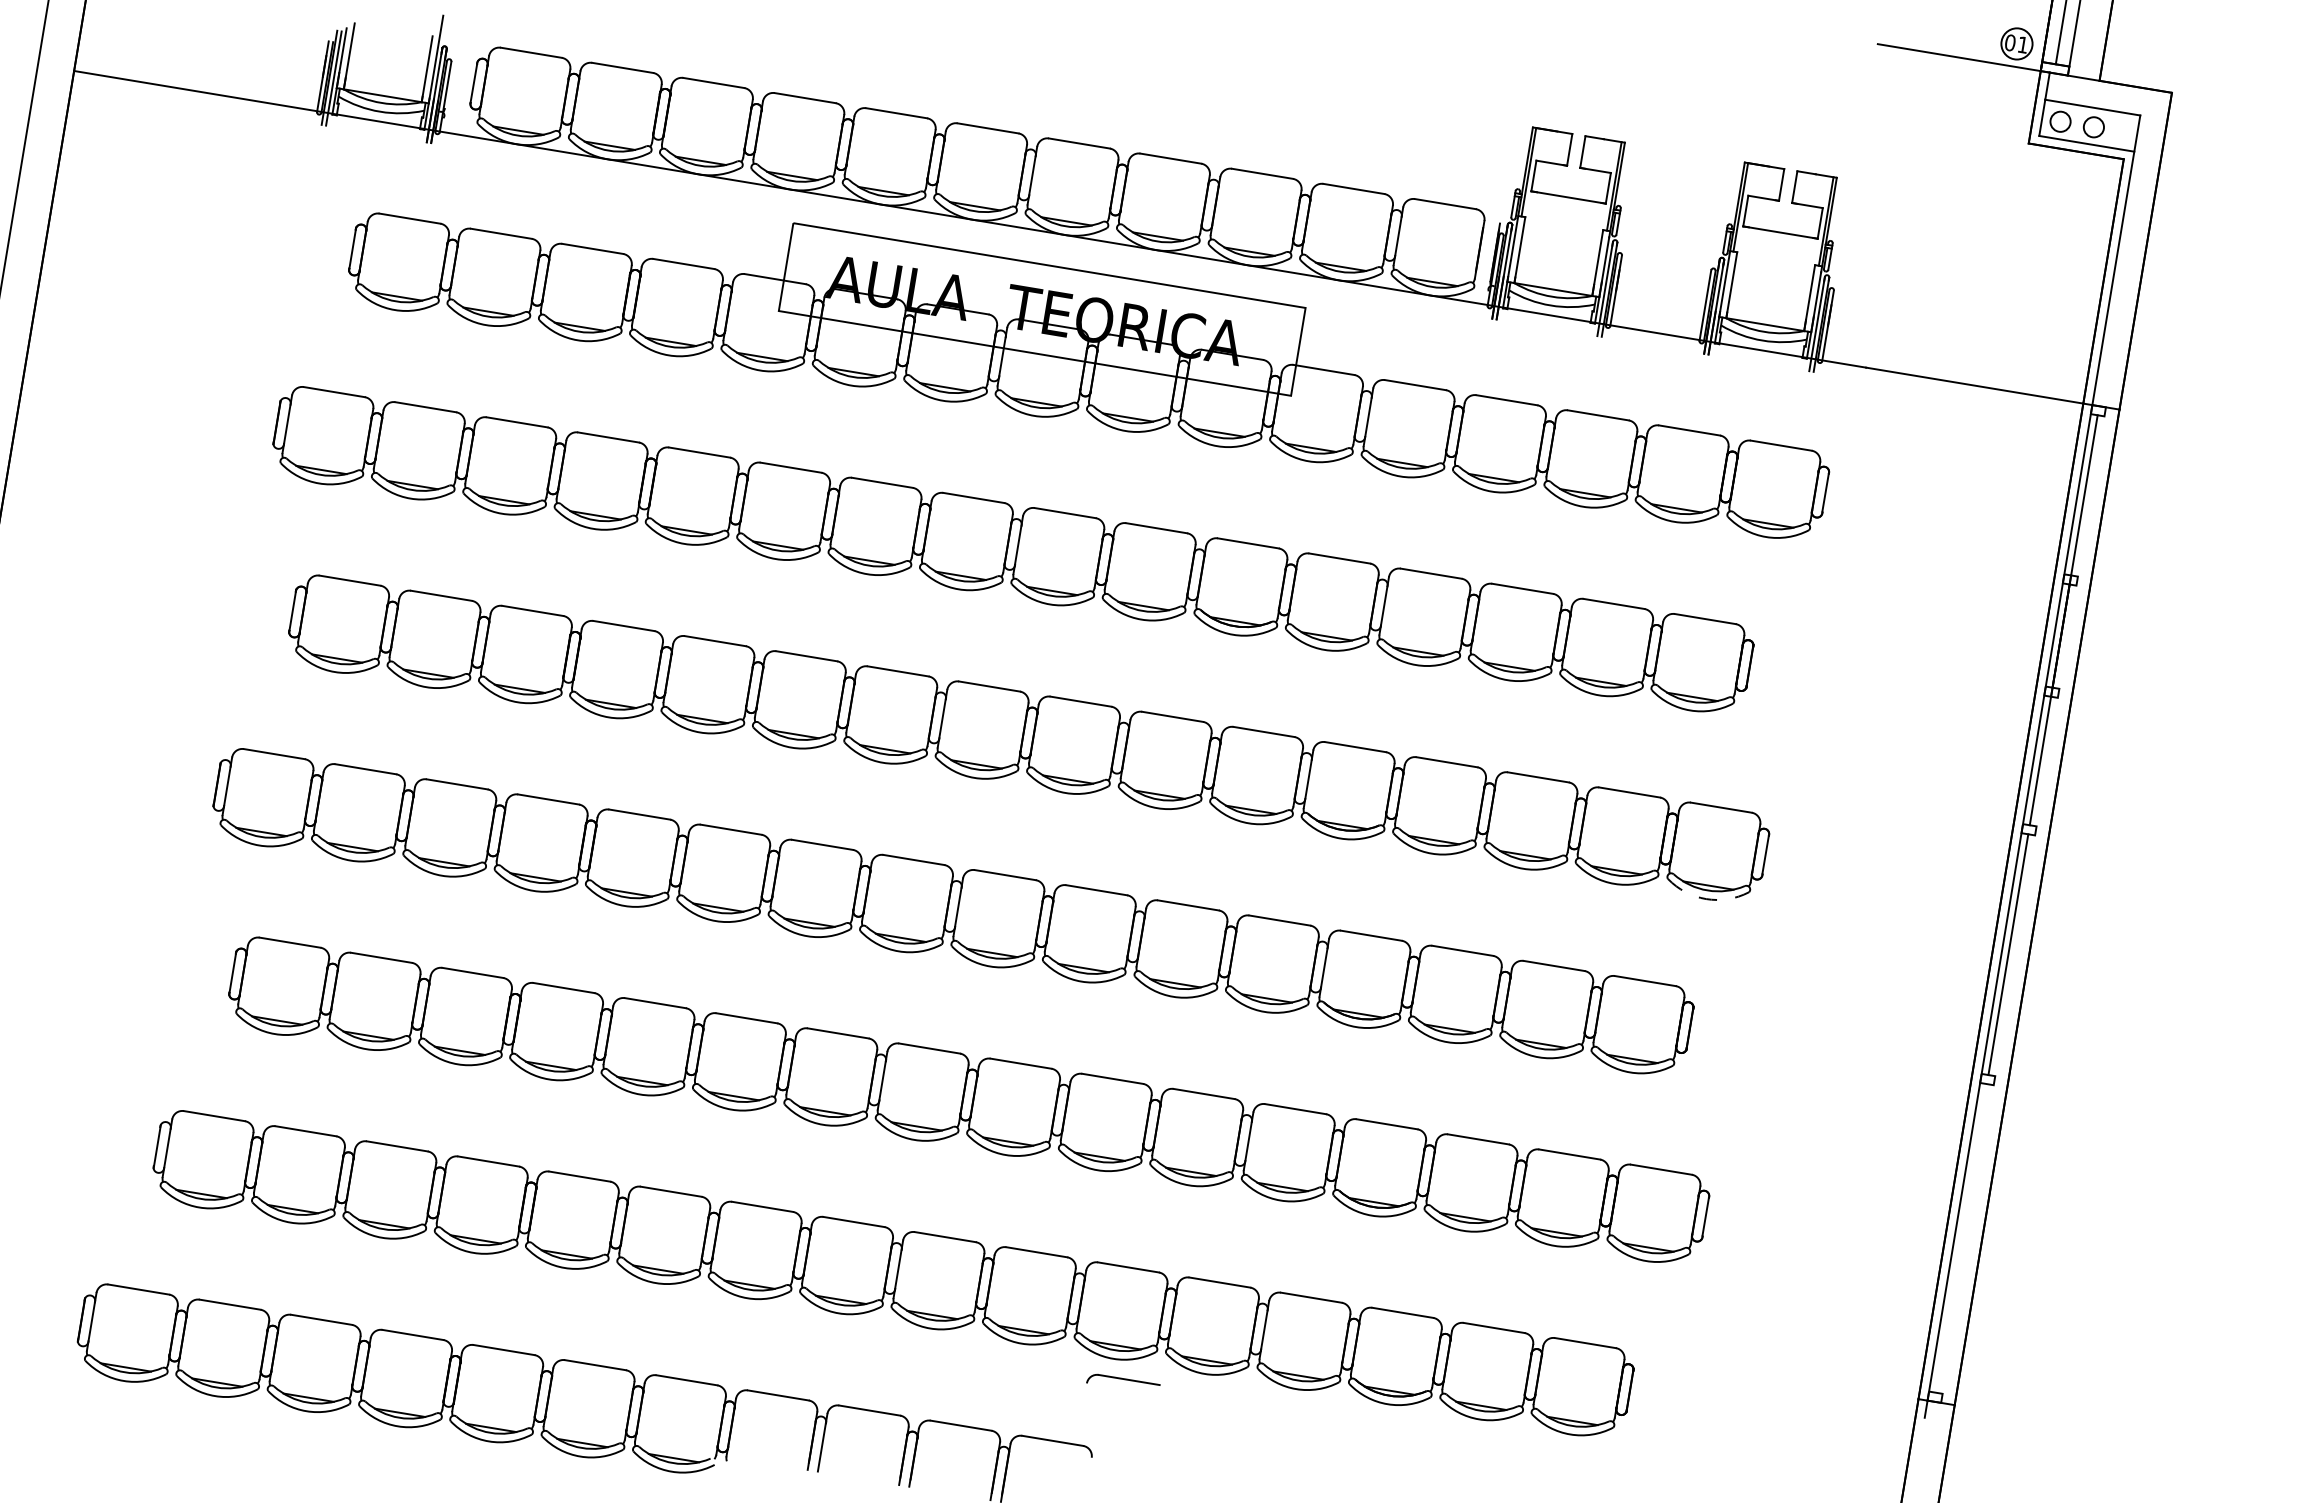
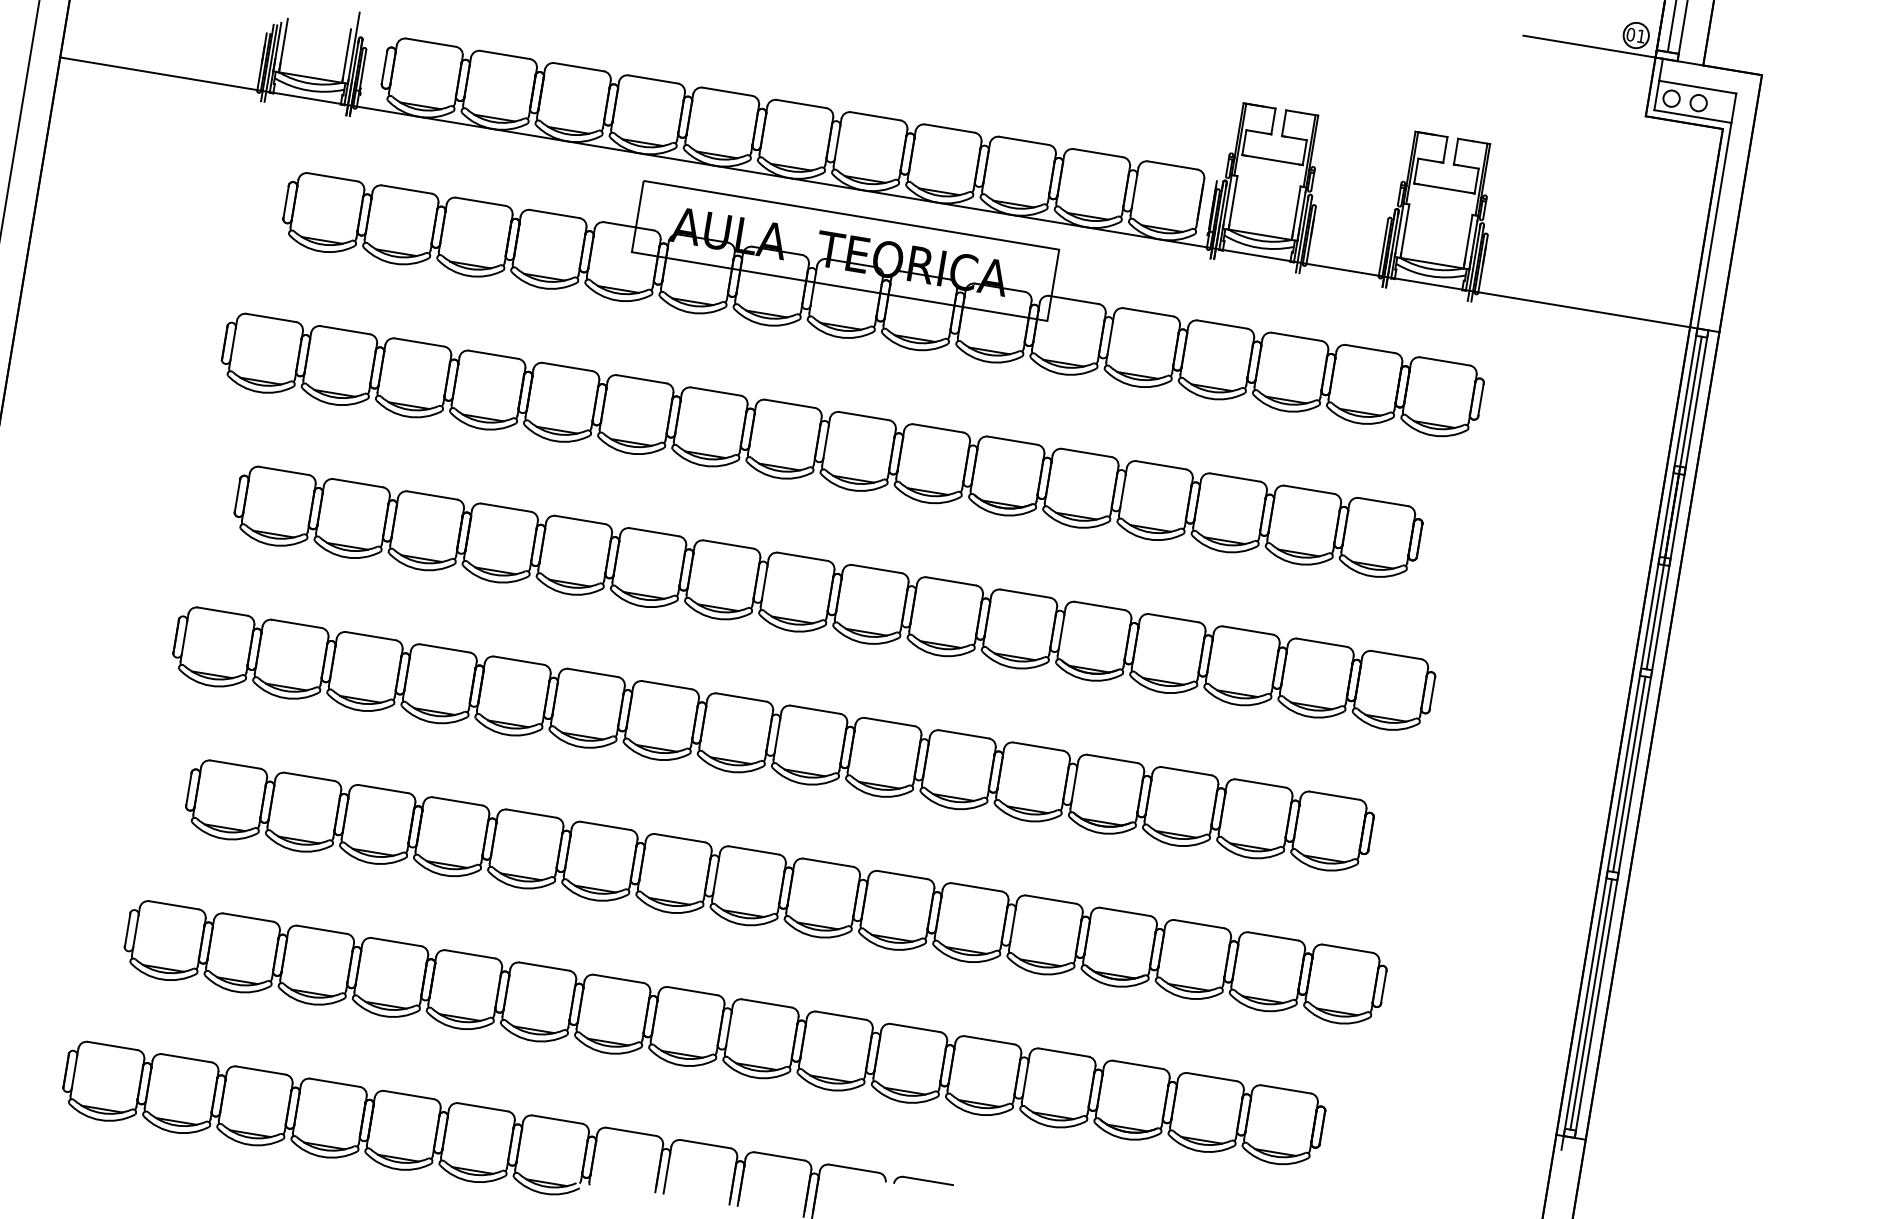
arc: (1706, 899) -> (1384, 729), dashed -> solid
line: (2023, 904) -> (1641, 733), added
line: (1960, 1238) -> (1590, 1004), added
part: (1123, 1379) -> (923, 1180), moved

